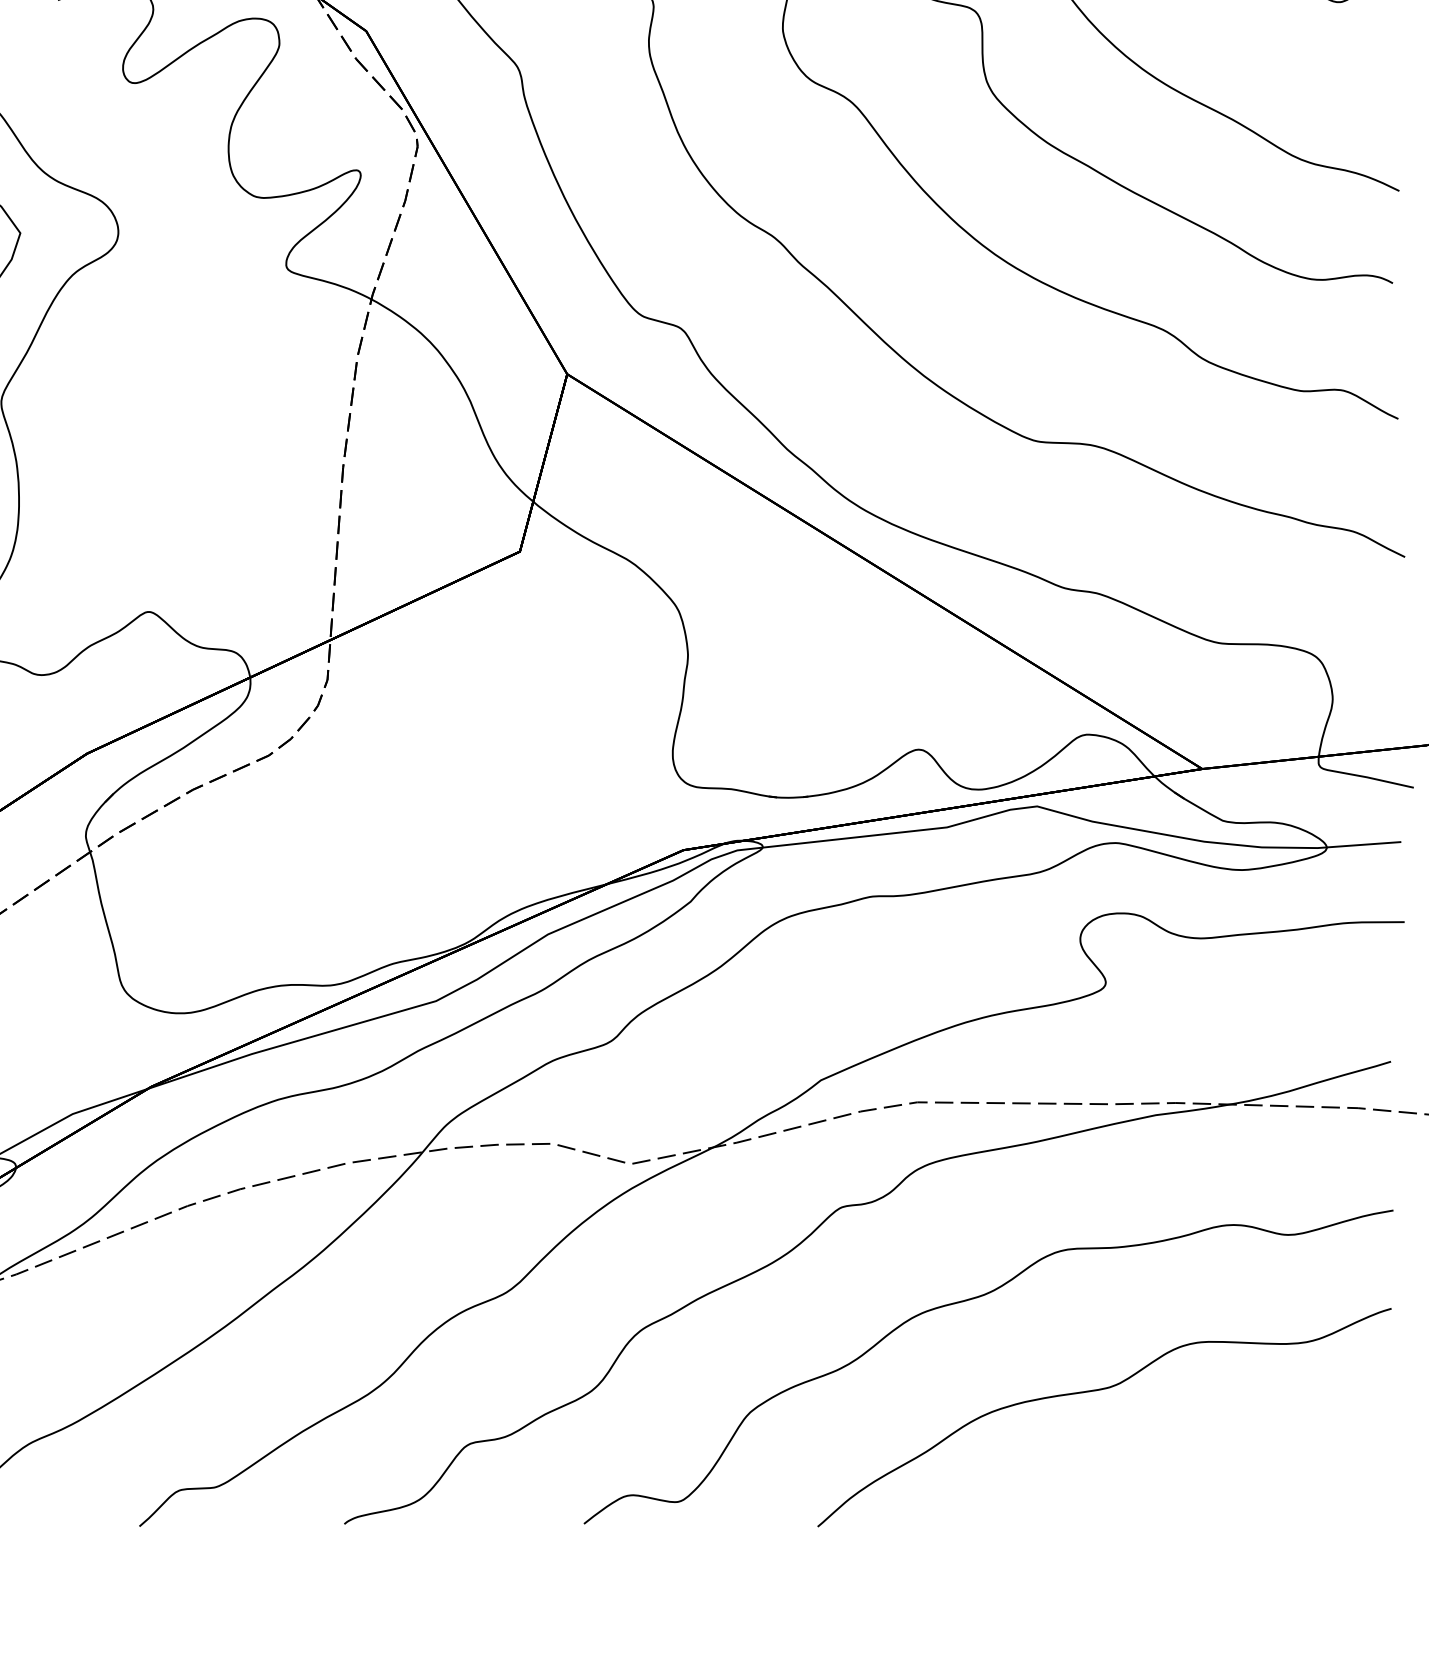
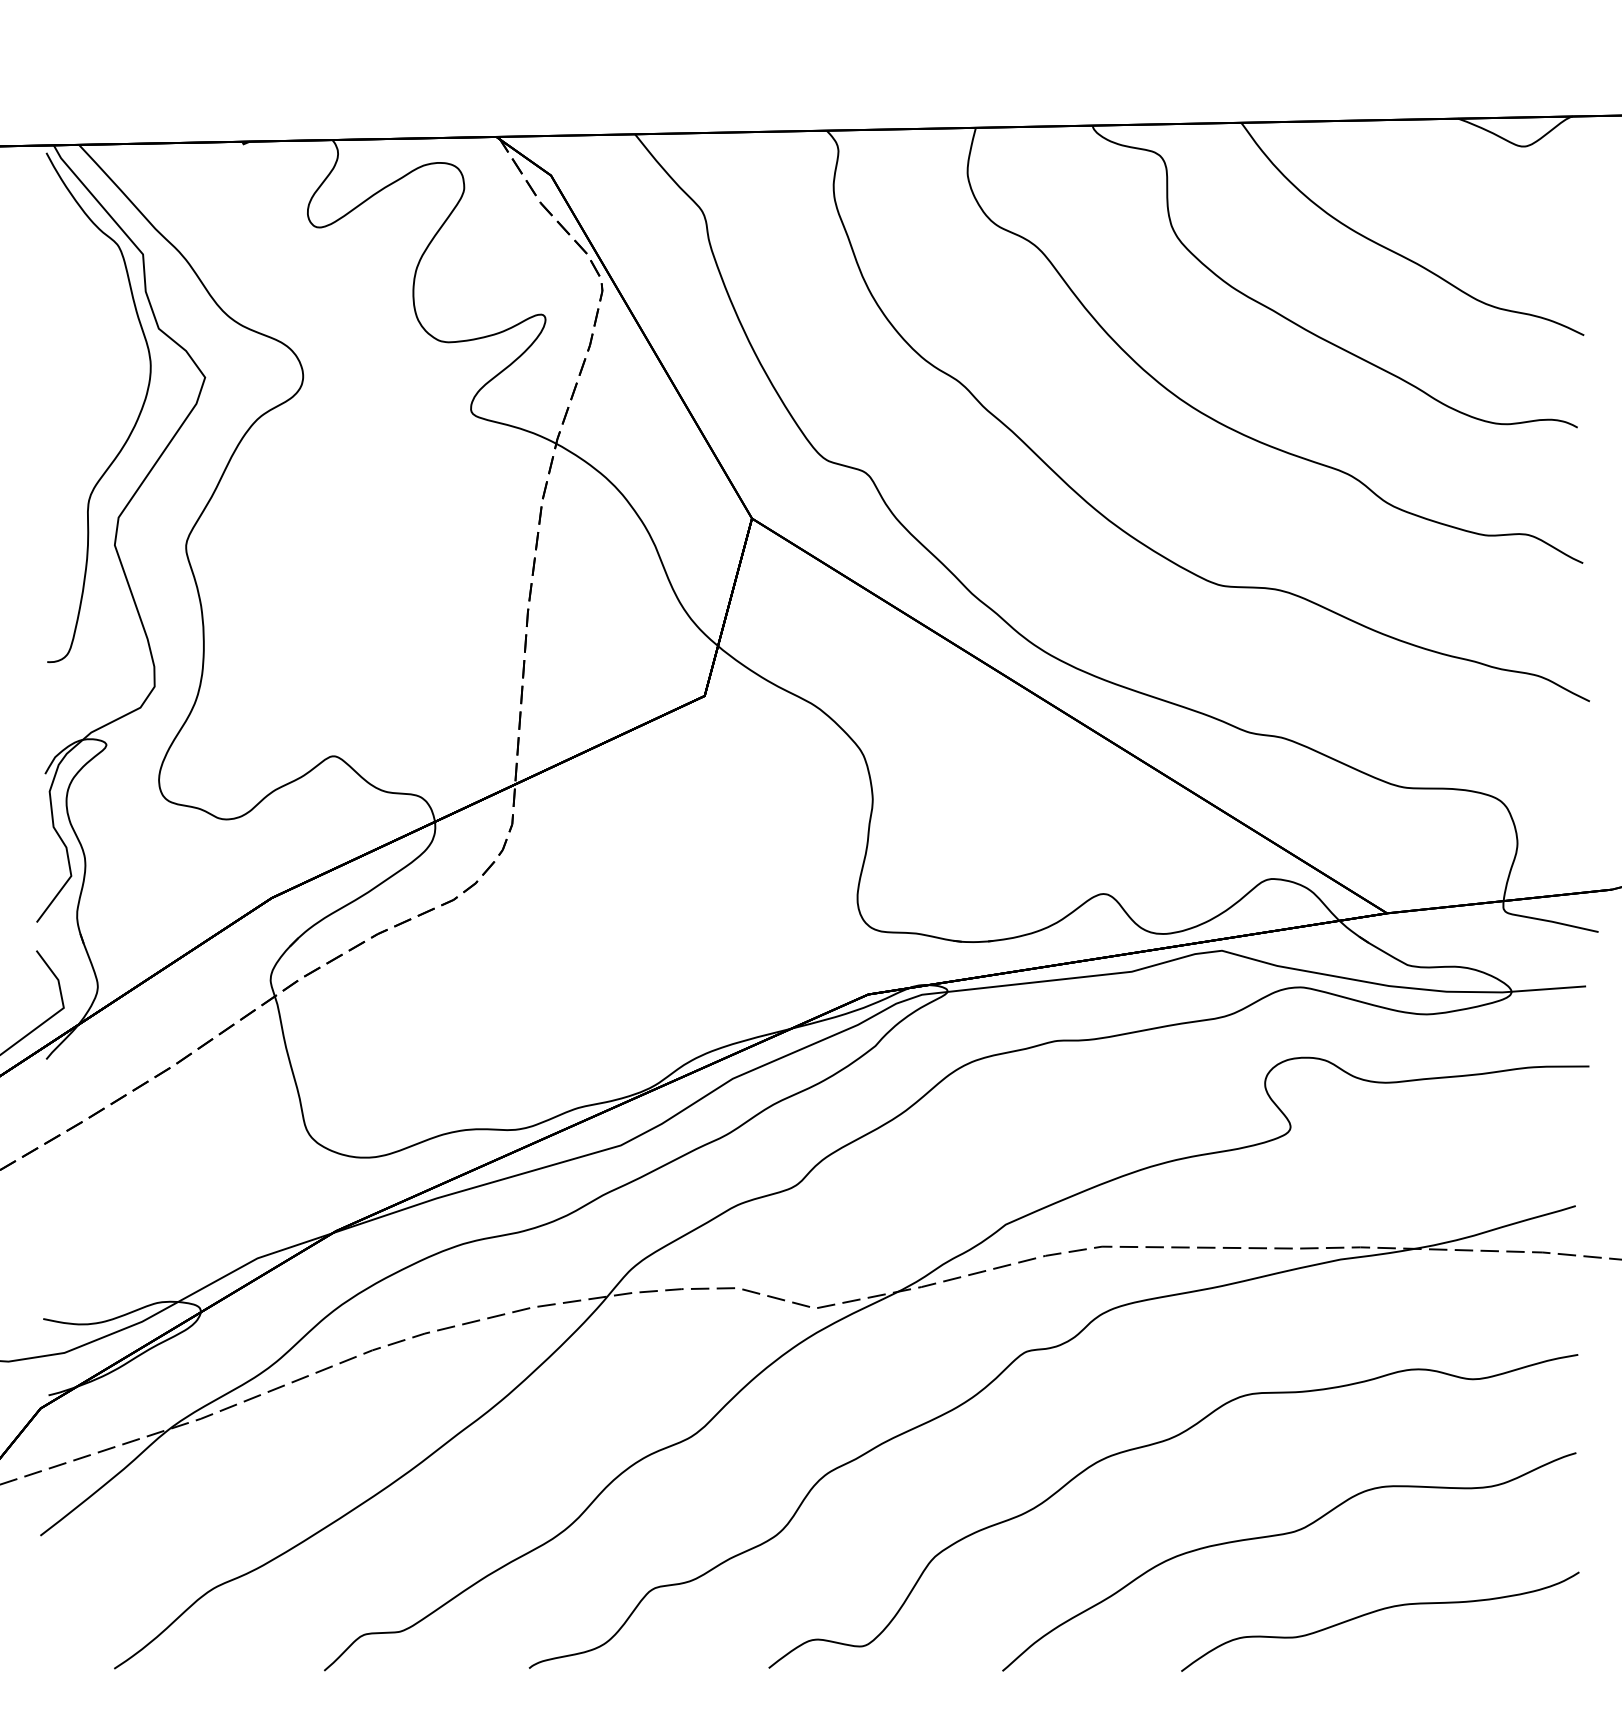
curve: (1193, 1467) -> (1378, 1611), added

